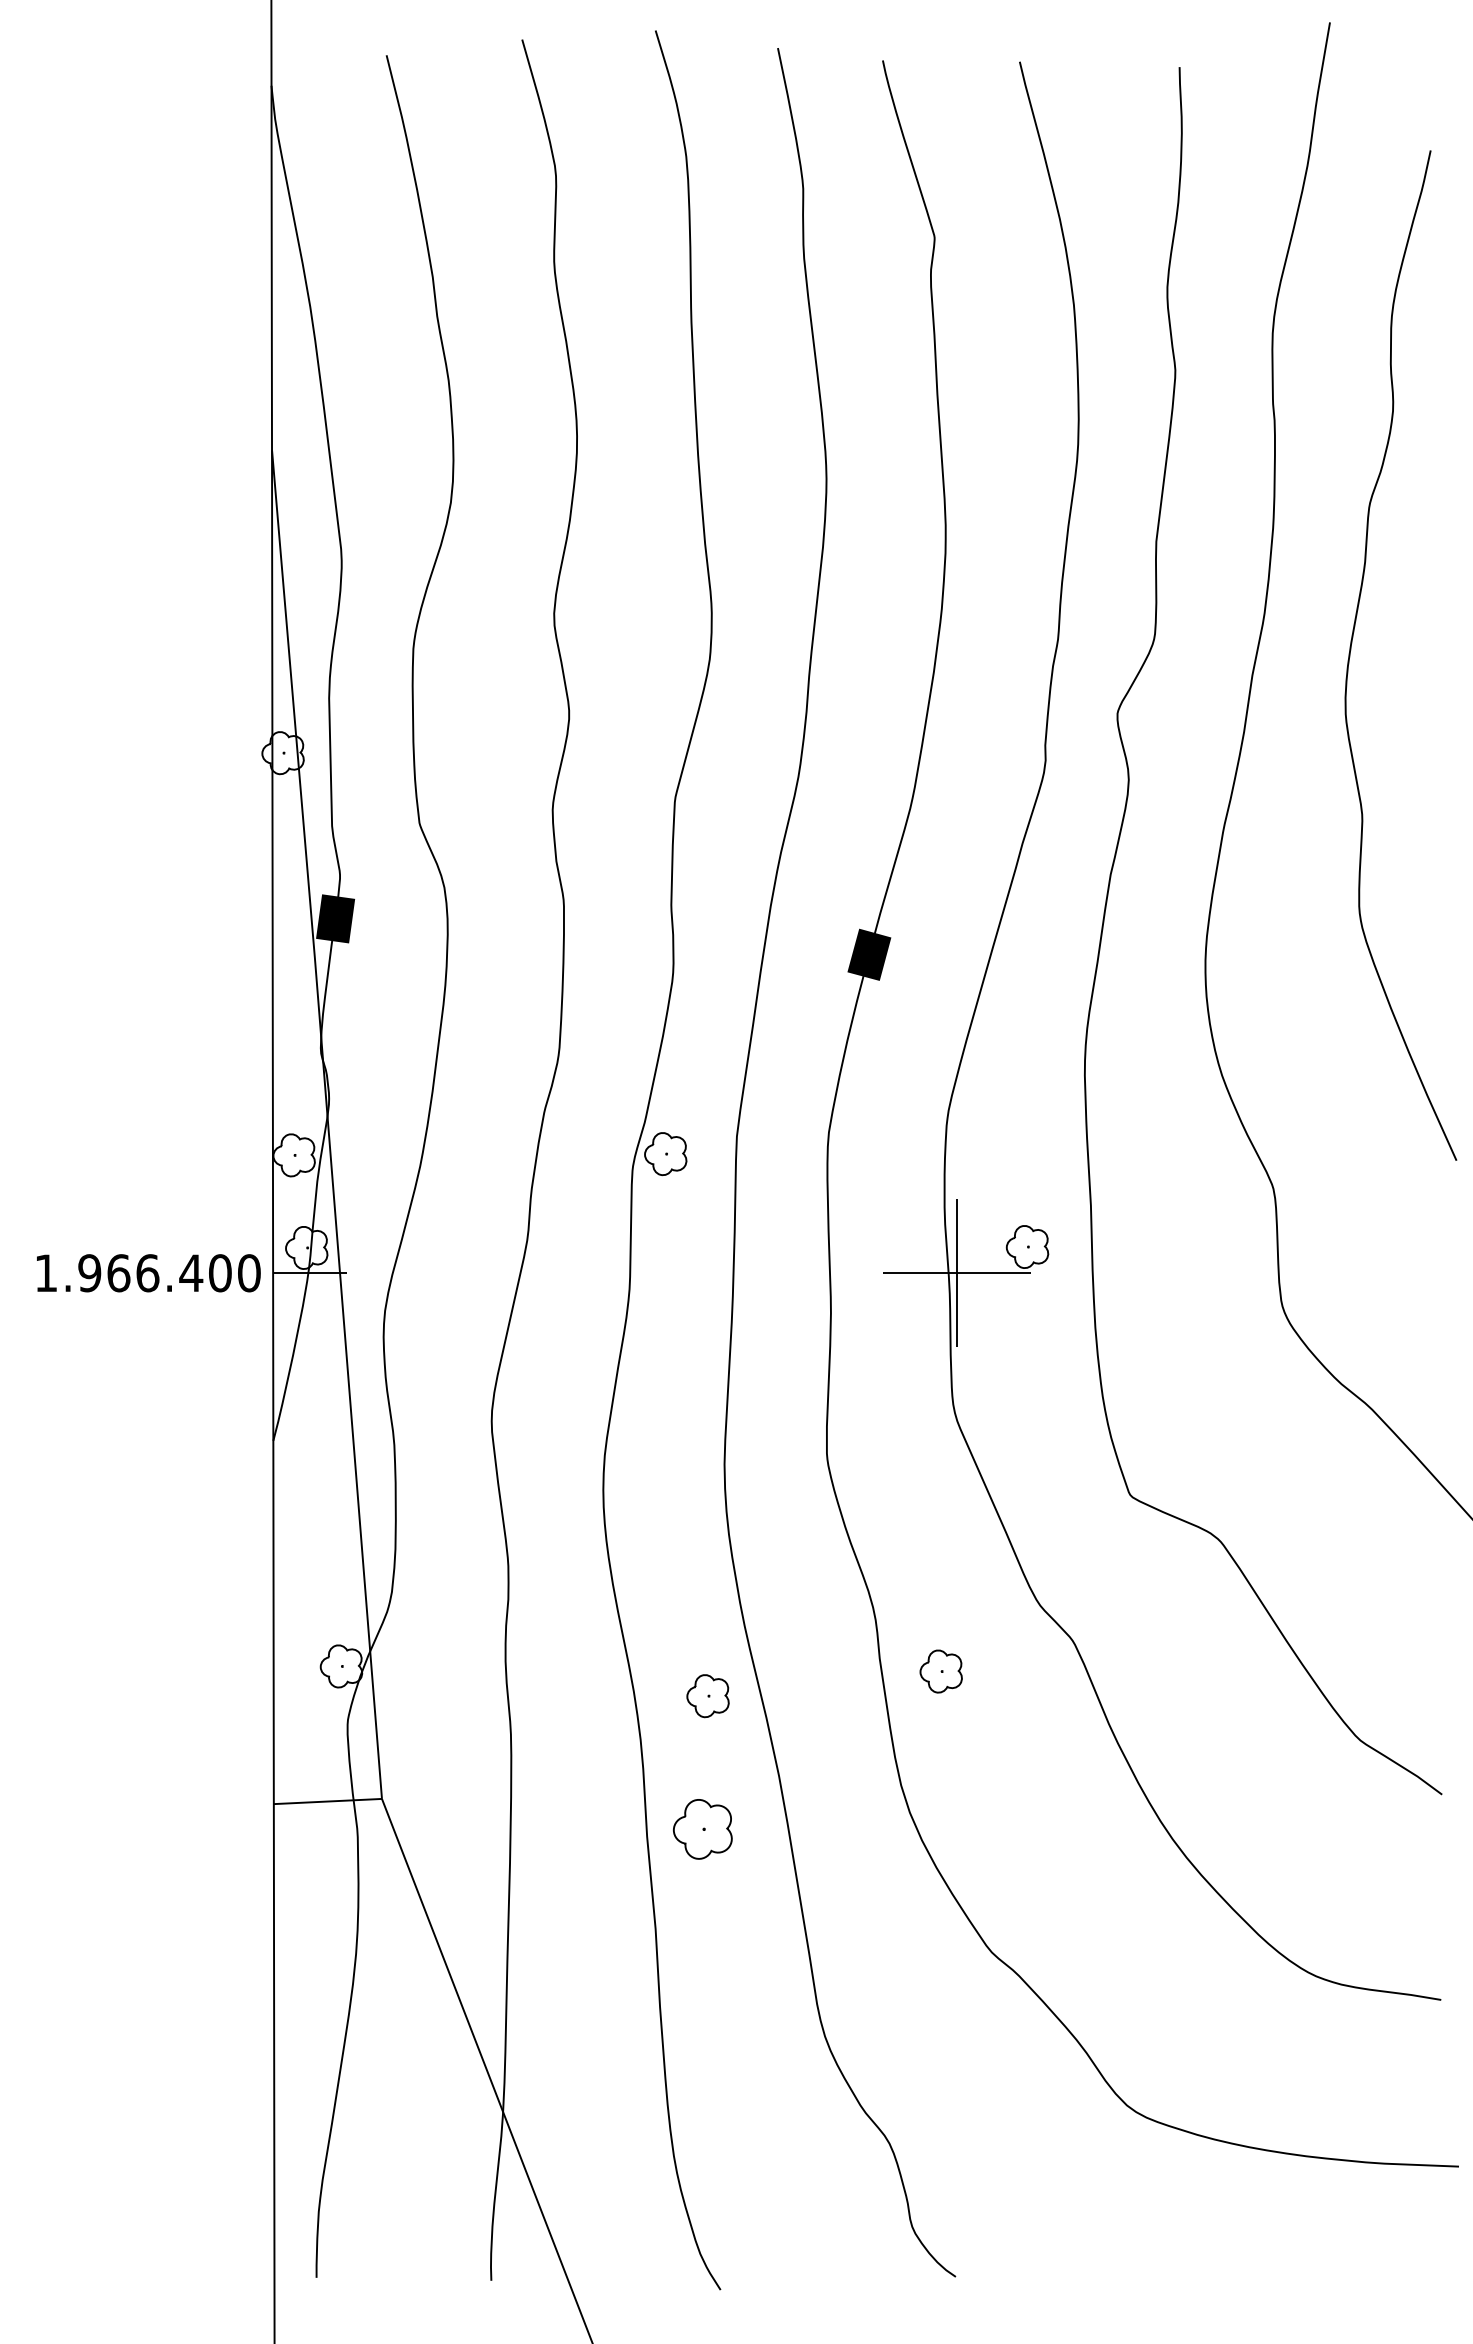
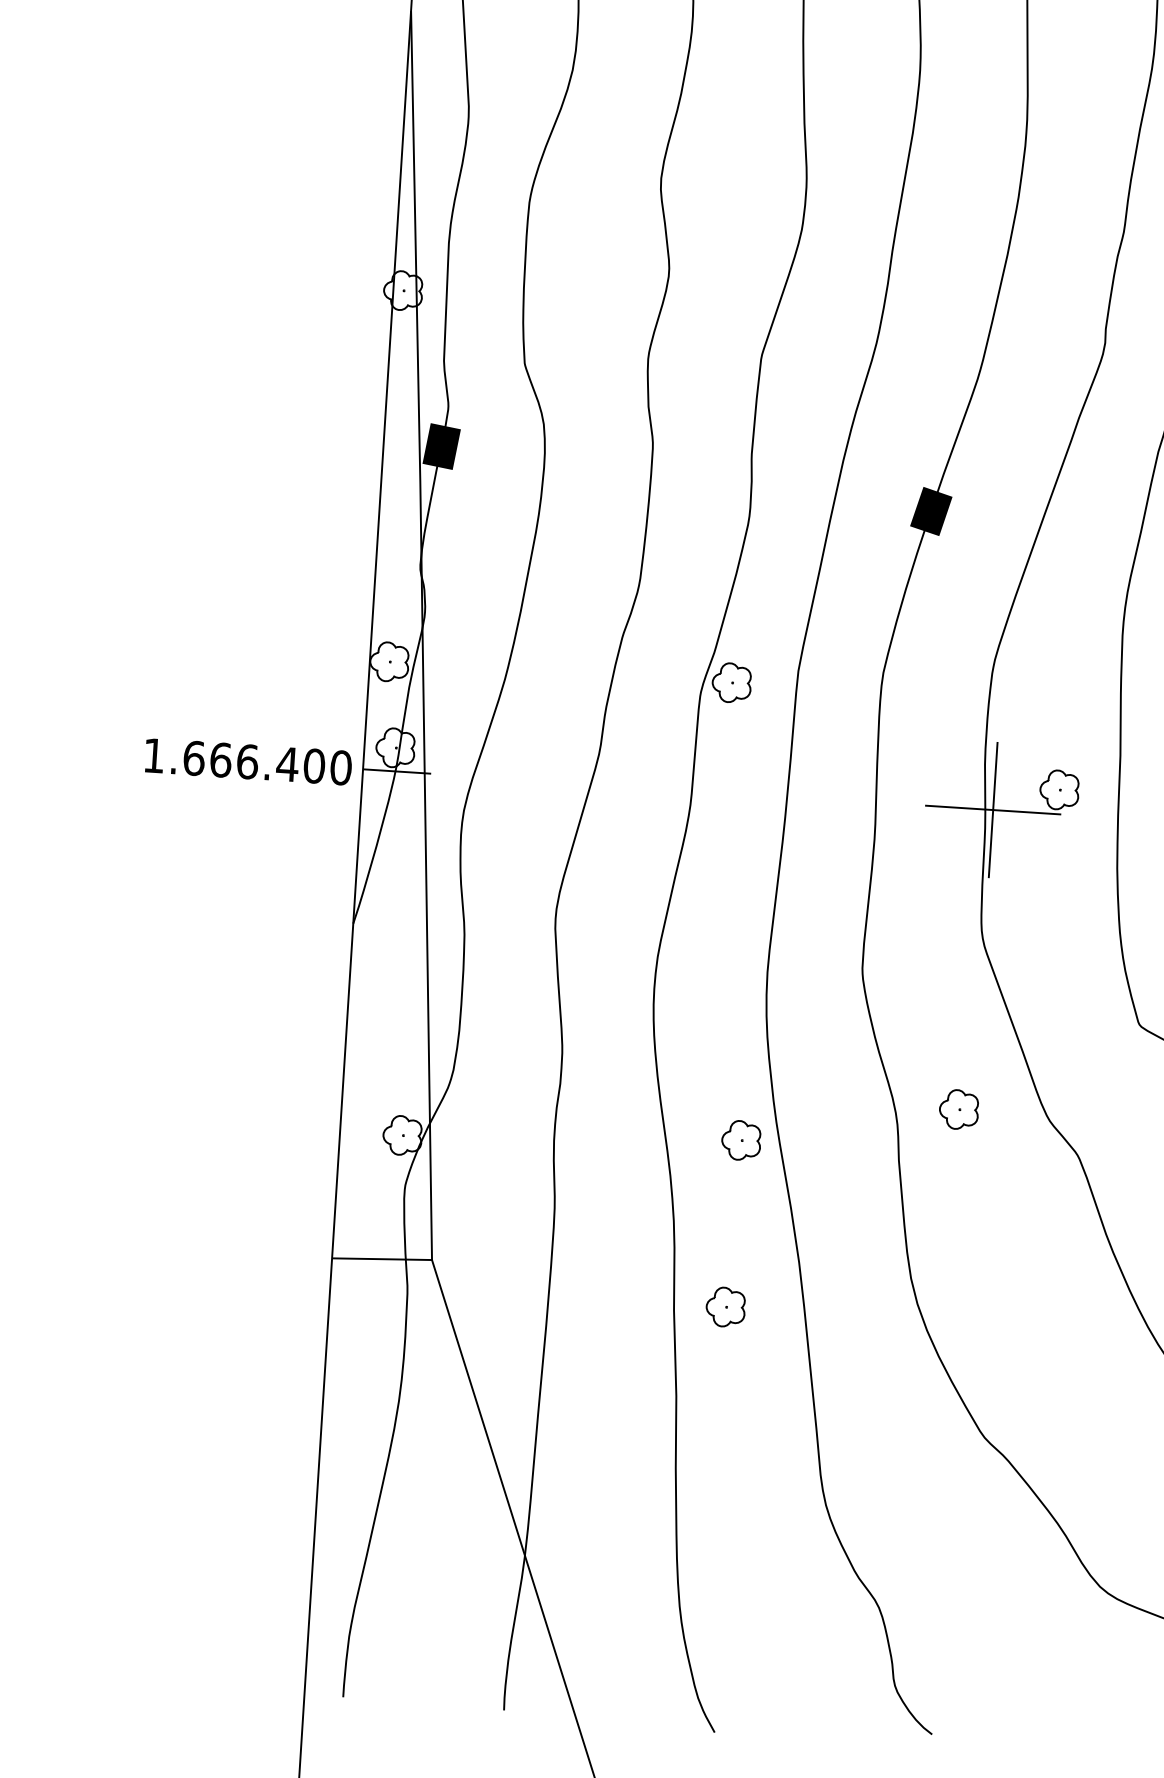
text: (89, 1273) -> (193, 758), 1.966.400 -> 1.666.400
part: (940, 1671) -> (958, 1109), moved
part: (707, 1696) -> (740, 1140), moved
part: (702, 1829) -> (725, 1307), size x0.71

